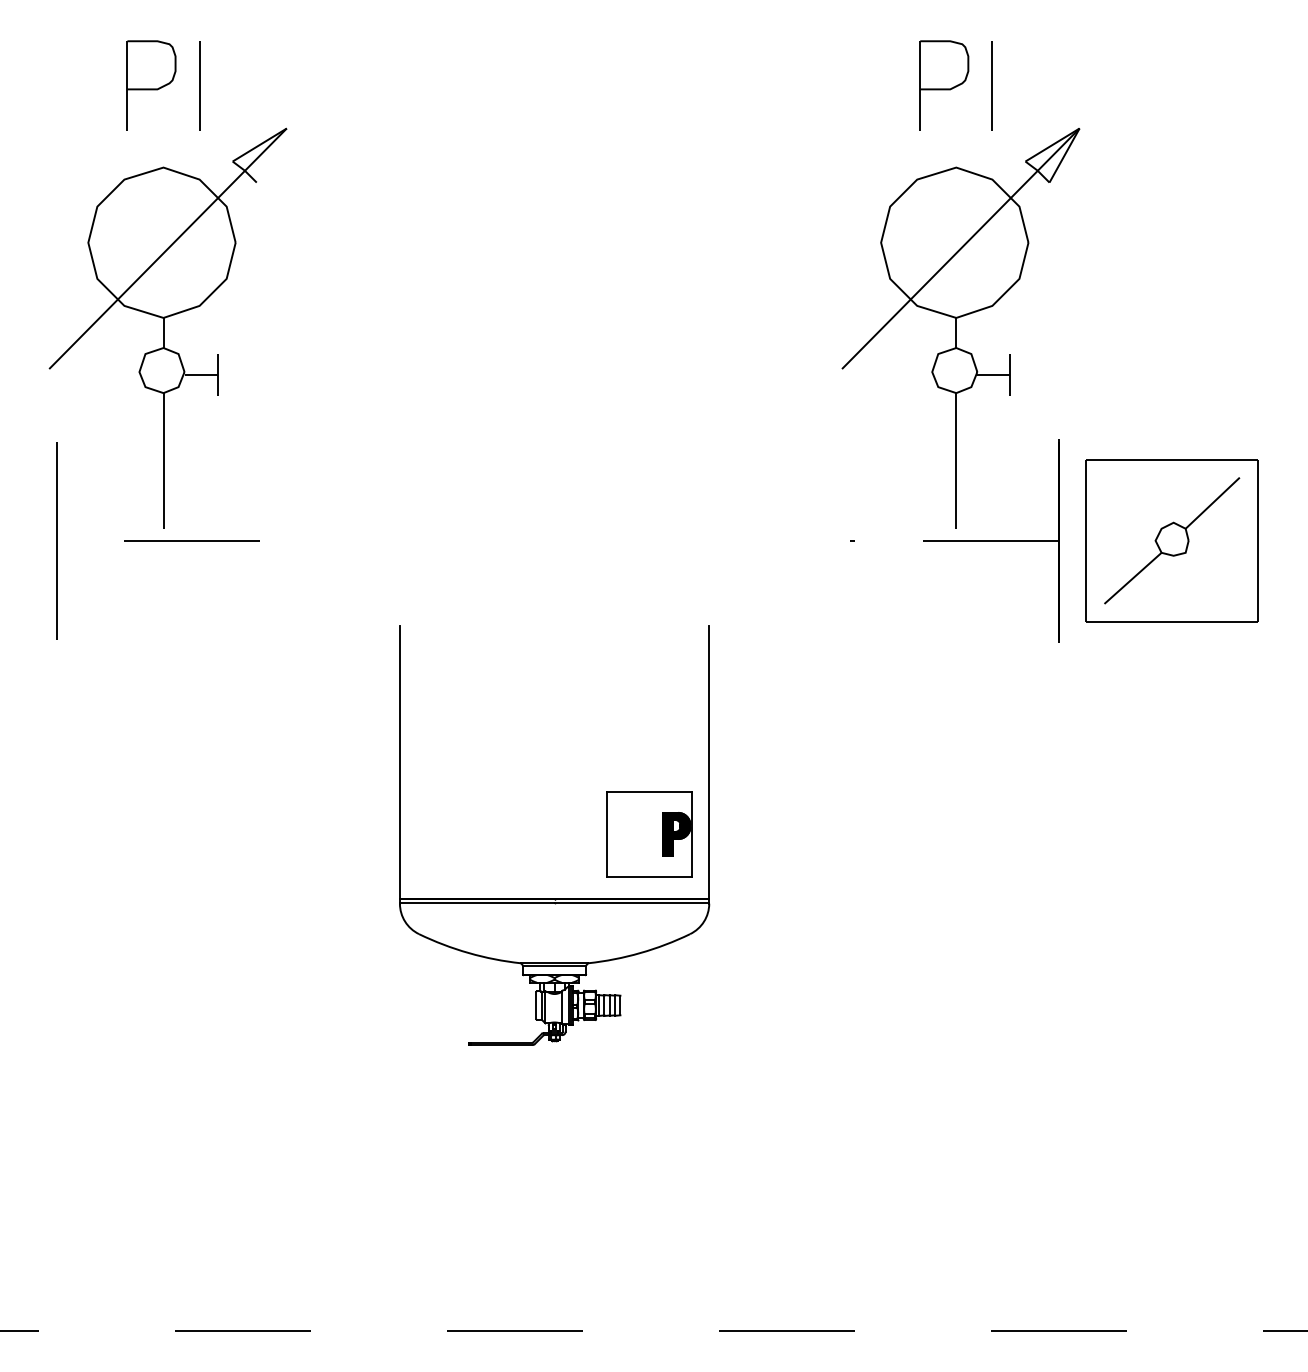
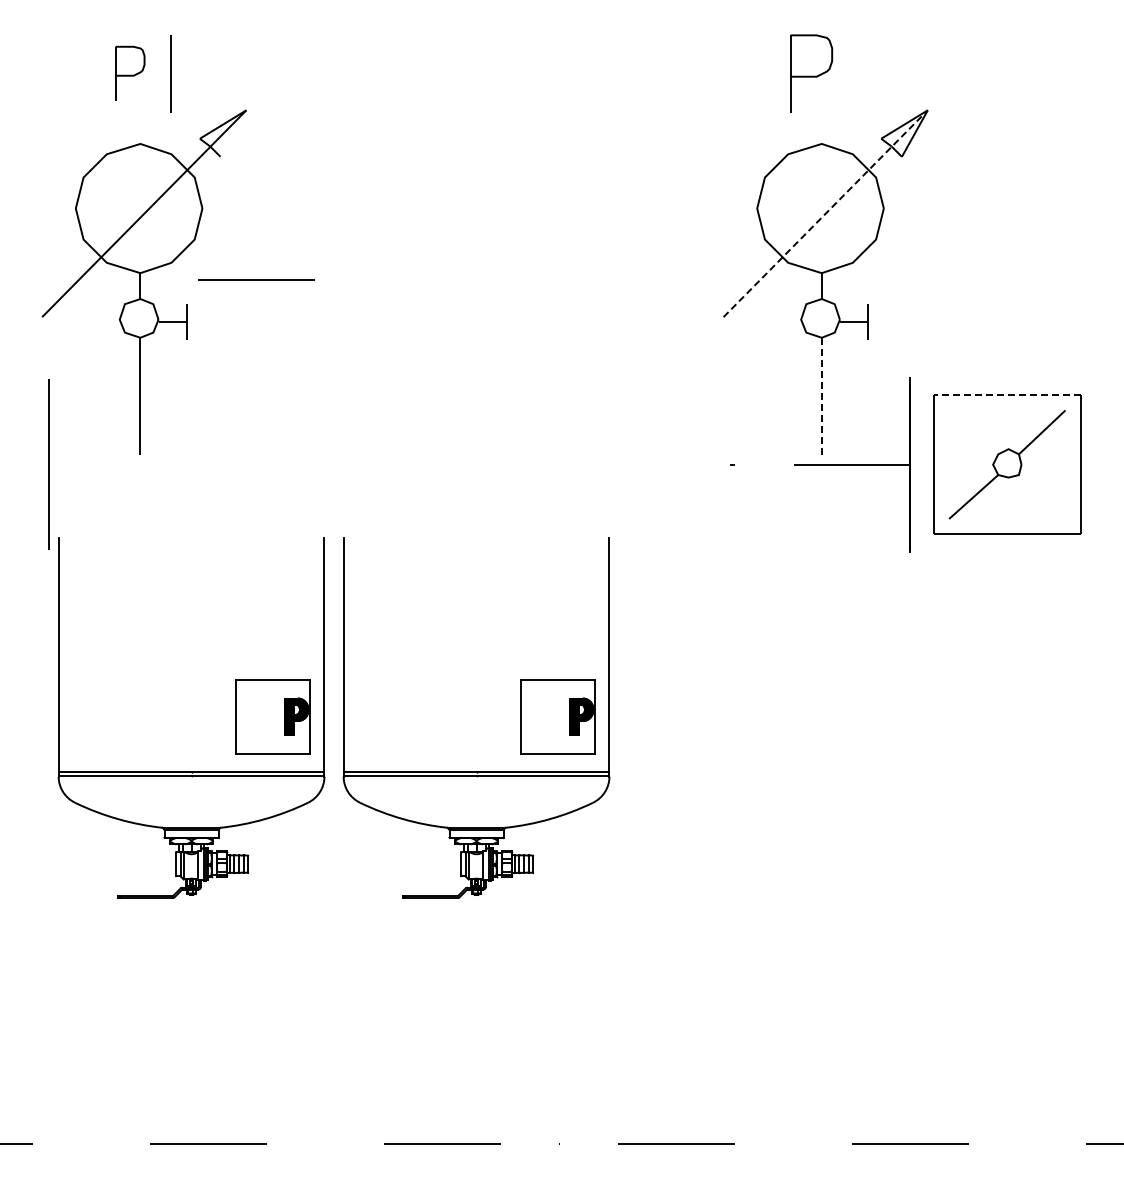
part: (150, 85) -> (129, 73), size x0.7
line: (991, 85) -> (852, 73), removed
line: (961, 248) -> (826, 213), solid -> dashed
line: (1172, 459) -> (1007, 394), solid -> dashed
line: (955, 461) -> (821, 396), solid -> dashed
line: (191, 540) -> (256, 279), moved
part: (274, 834) -> (235, 717), added

